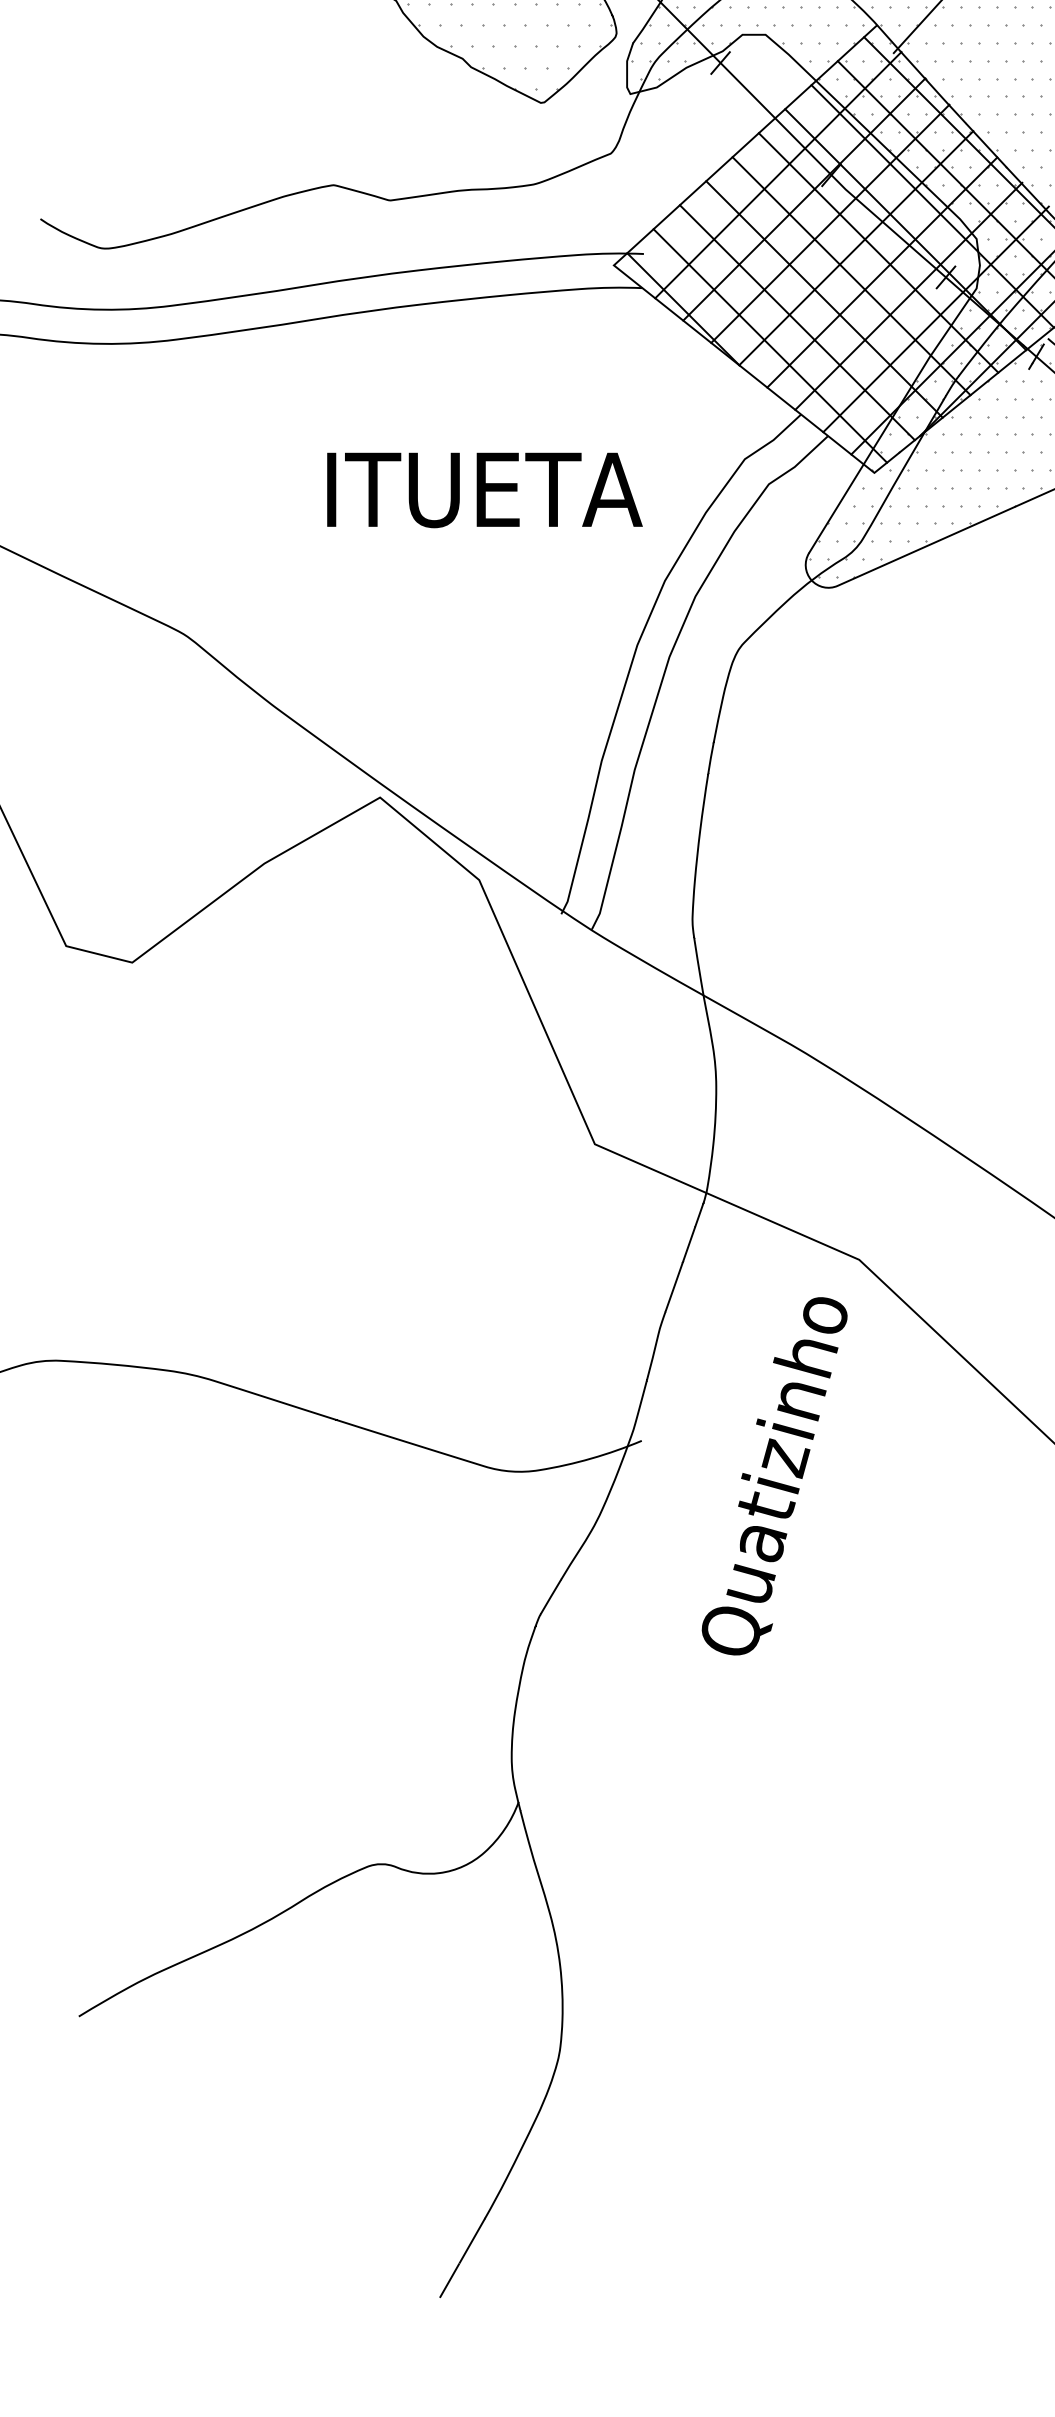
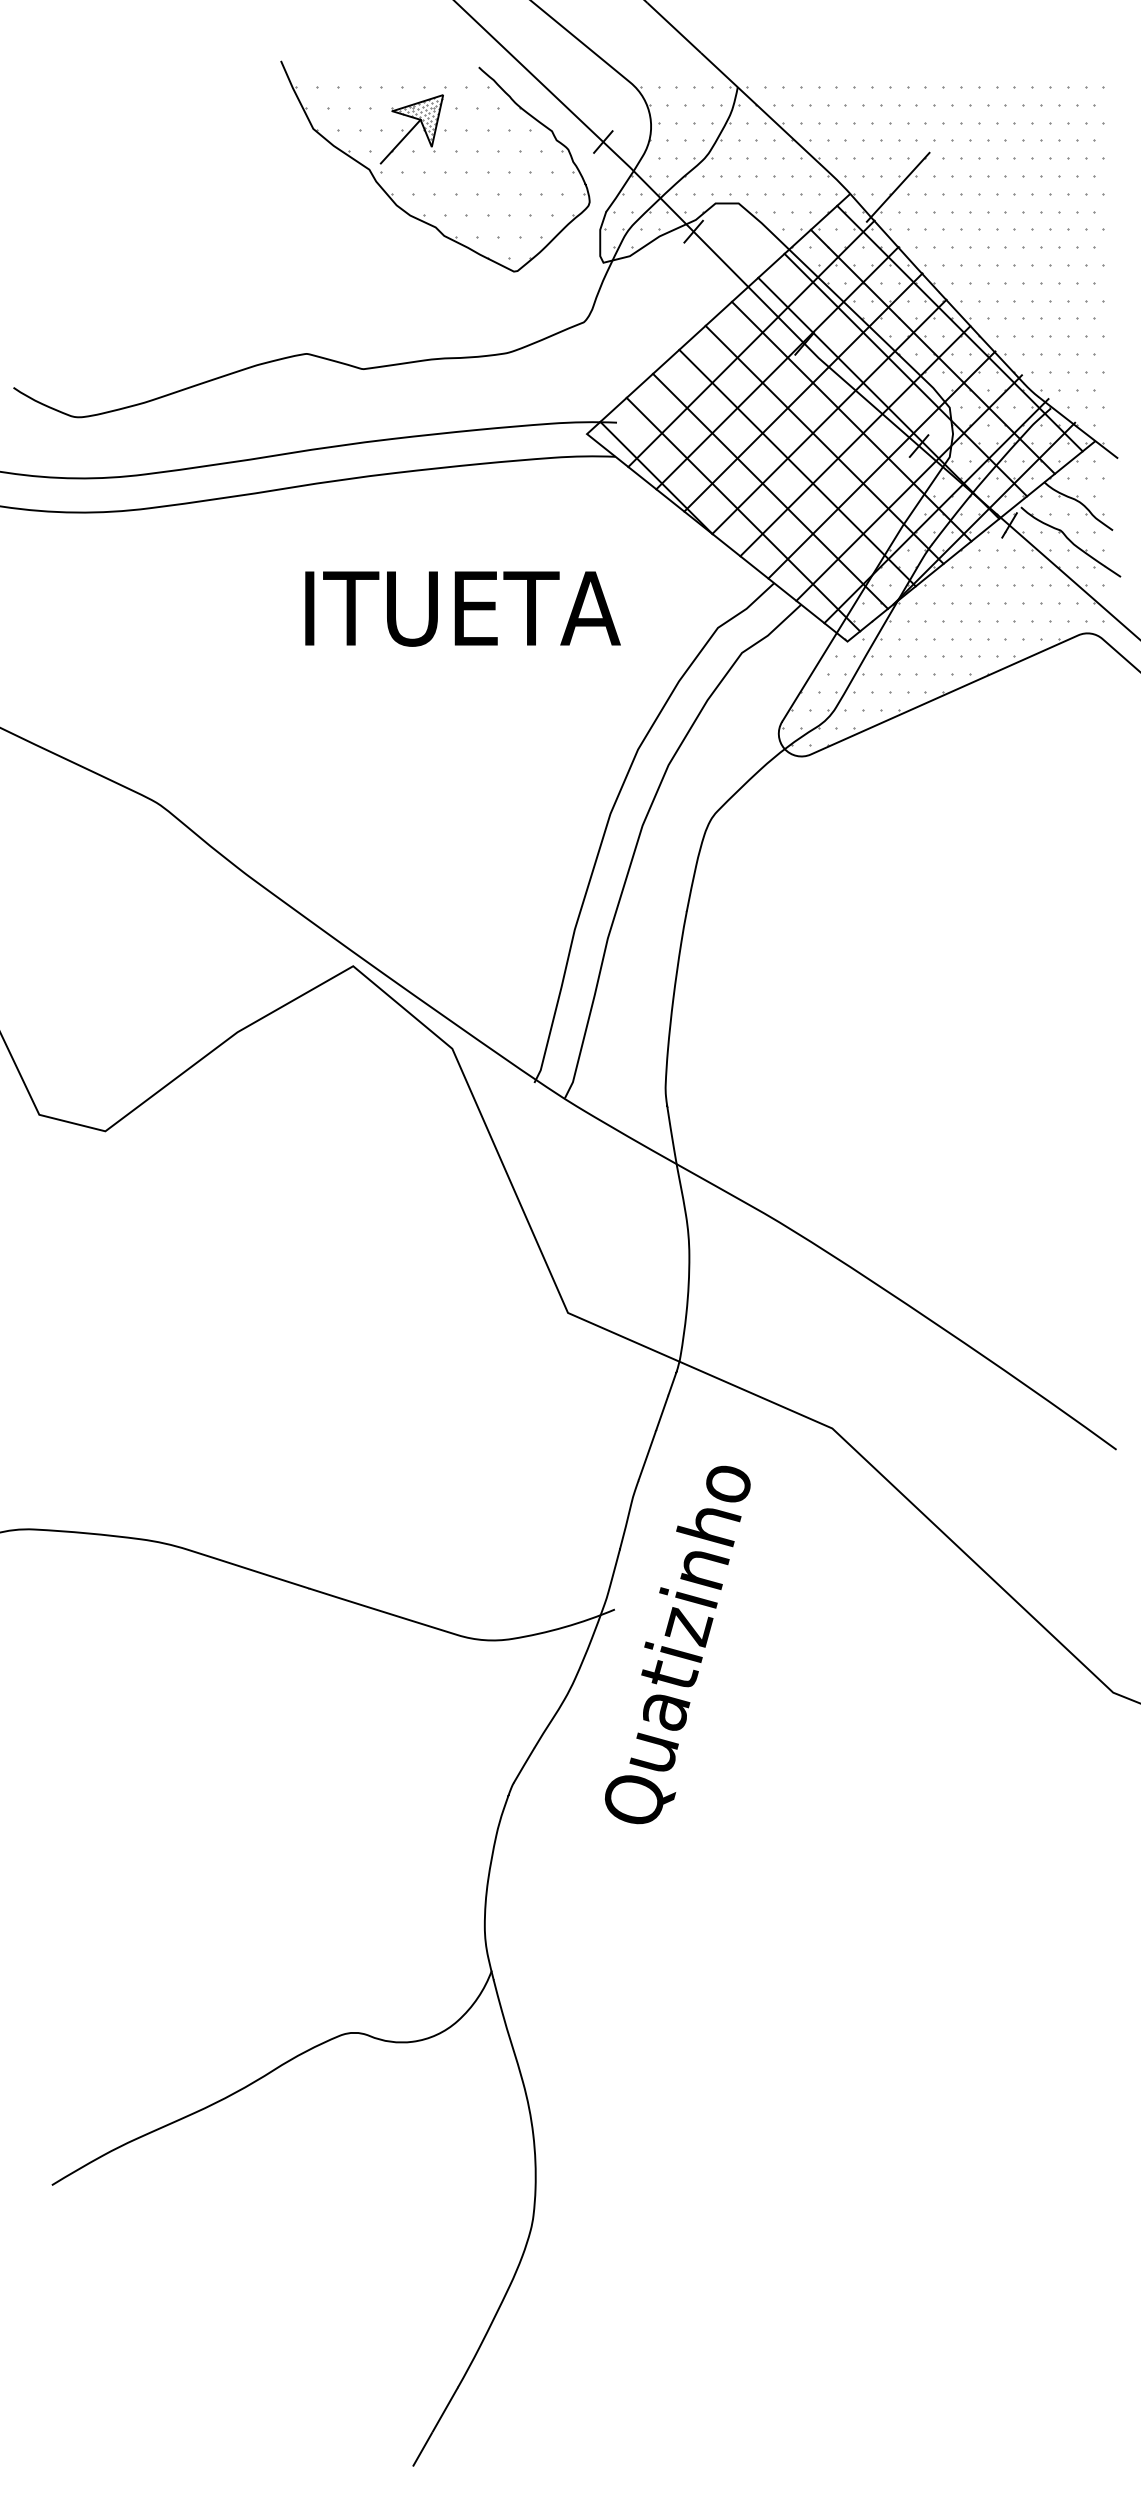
text: (484, 489) -> (462, 608), moved
text: (774, 1475) -> (677, 1644), moved

